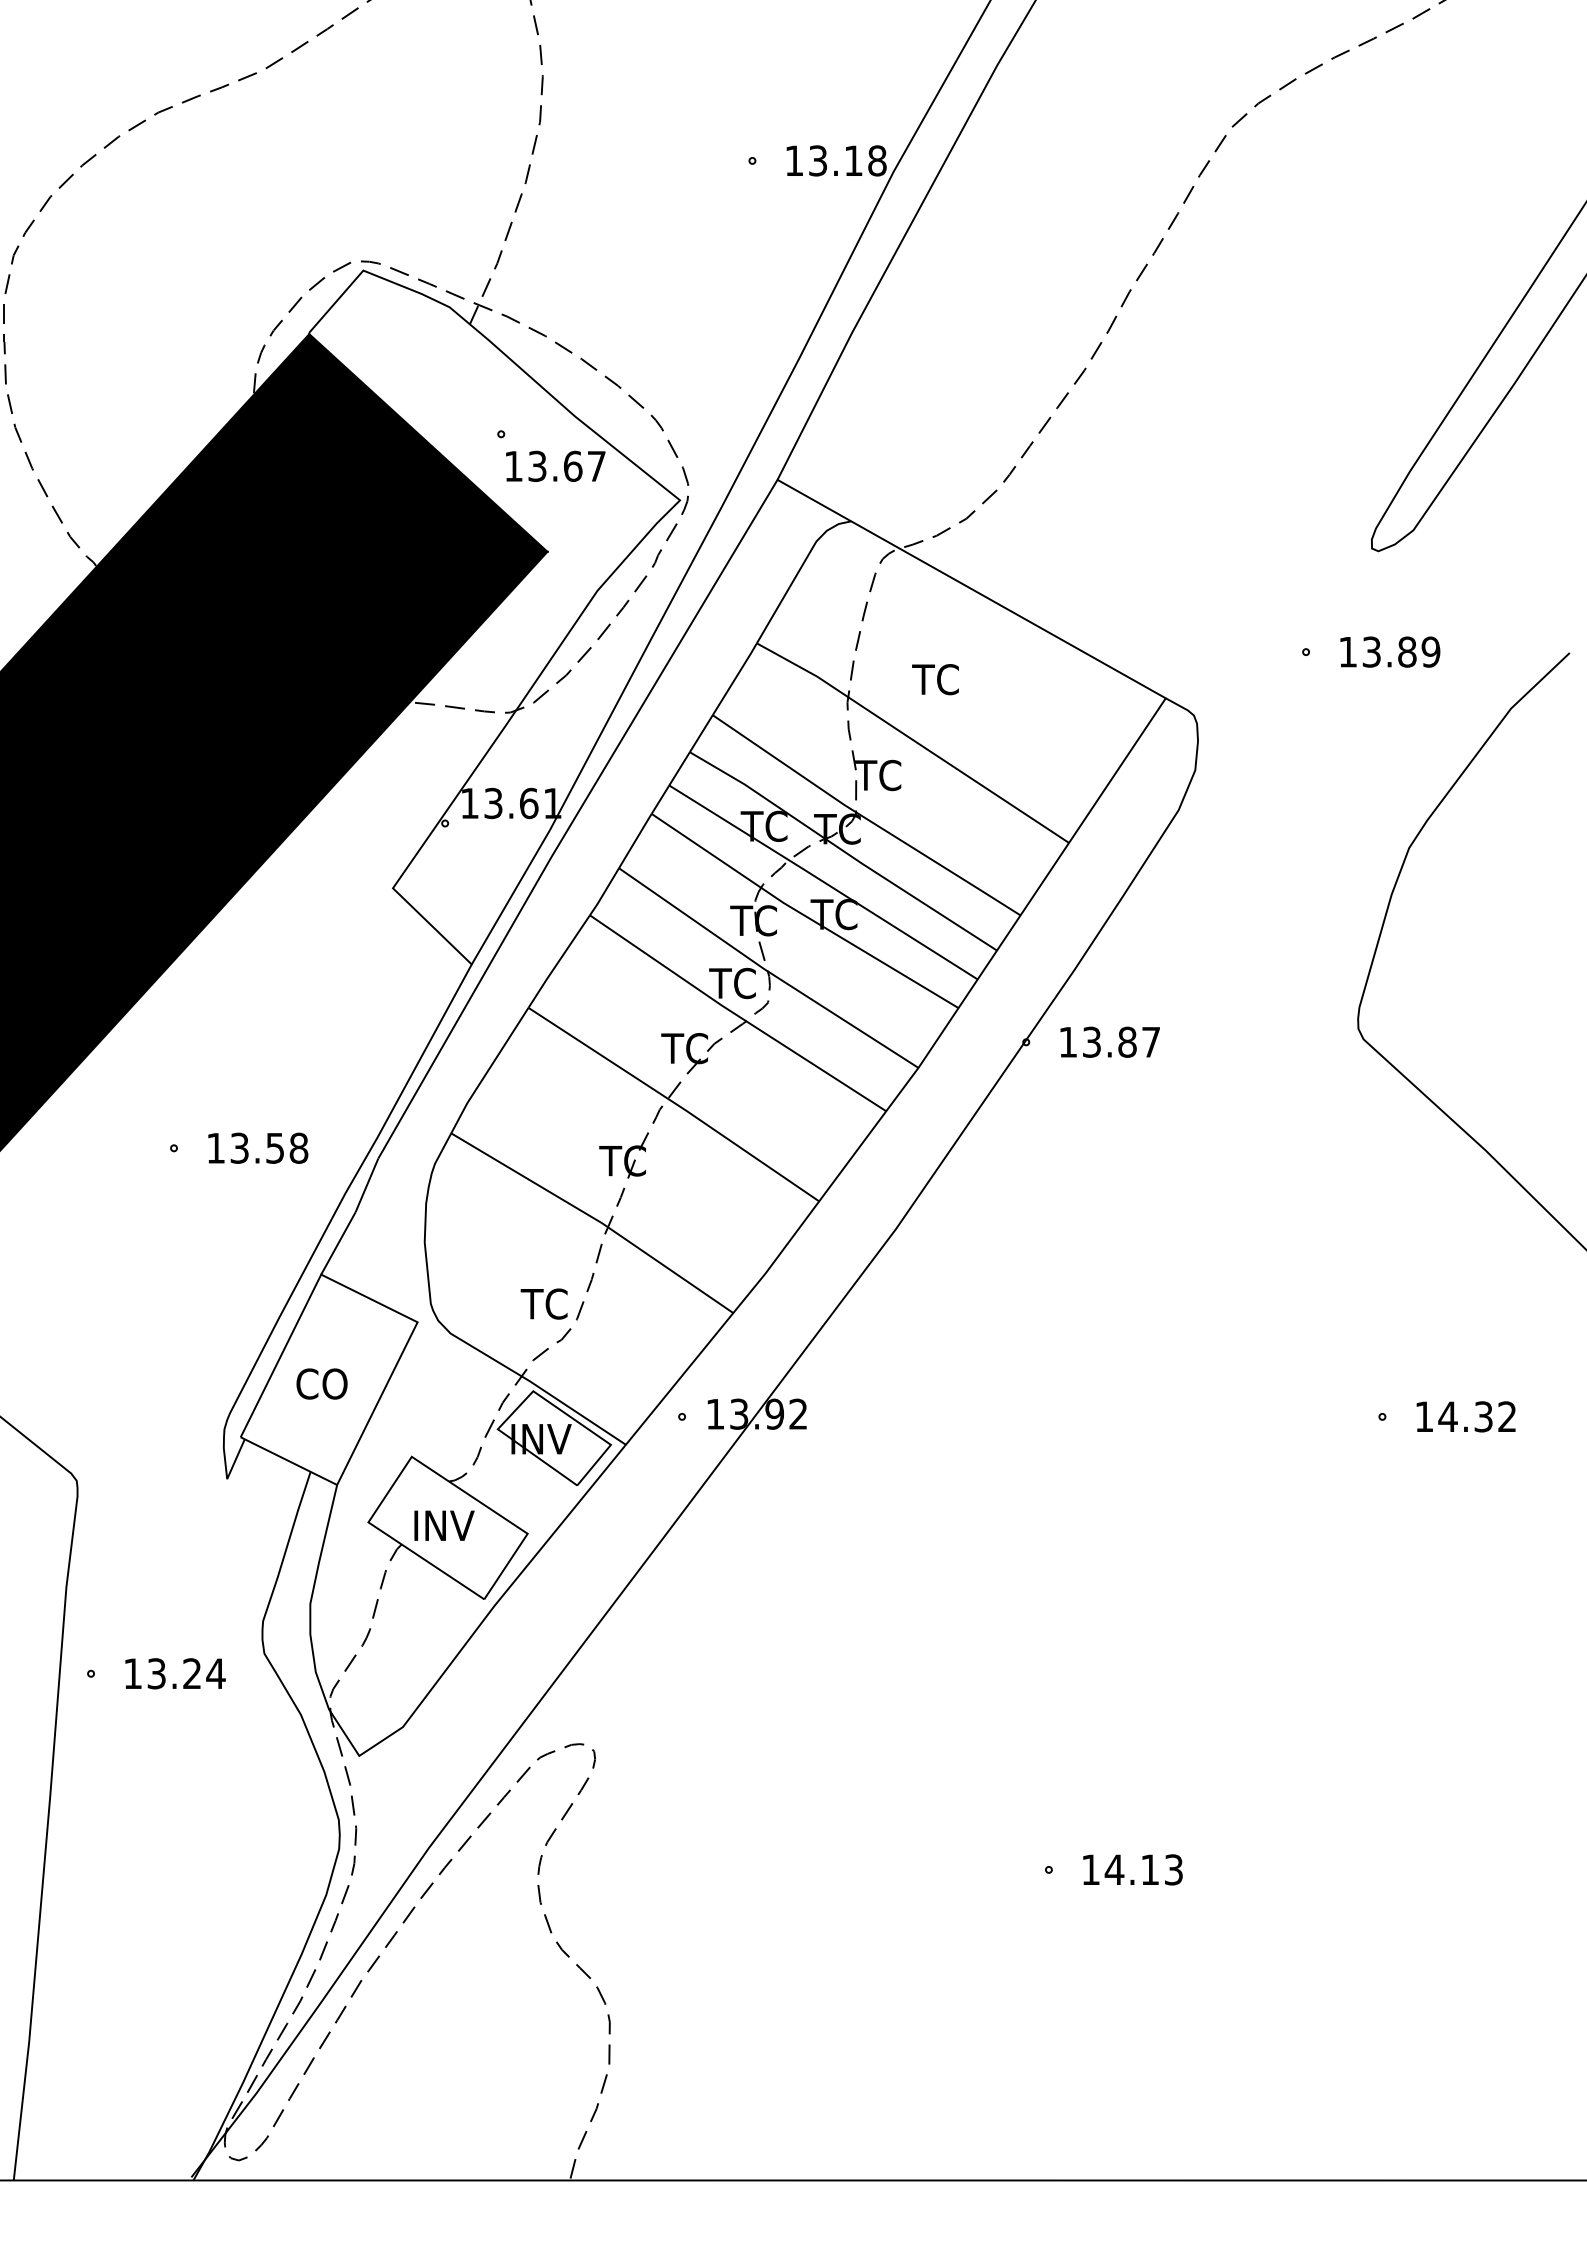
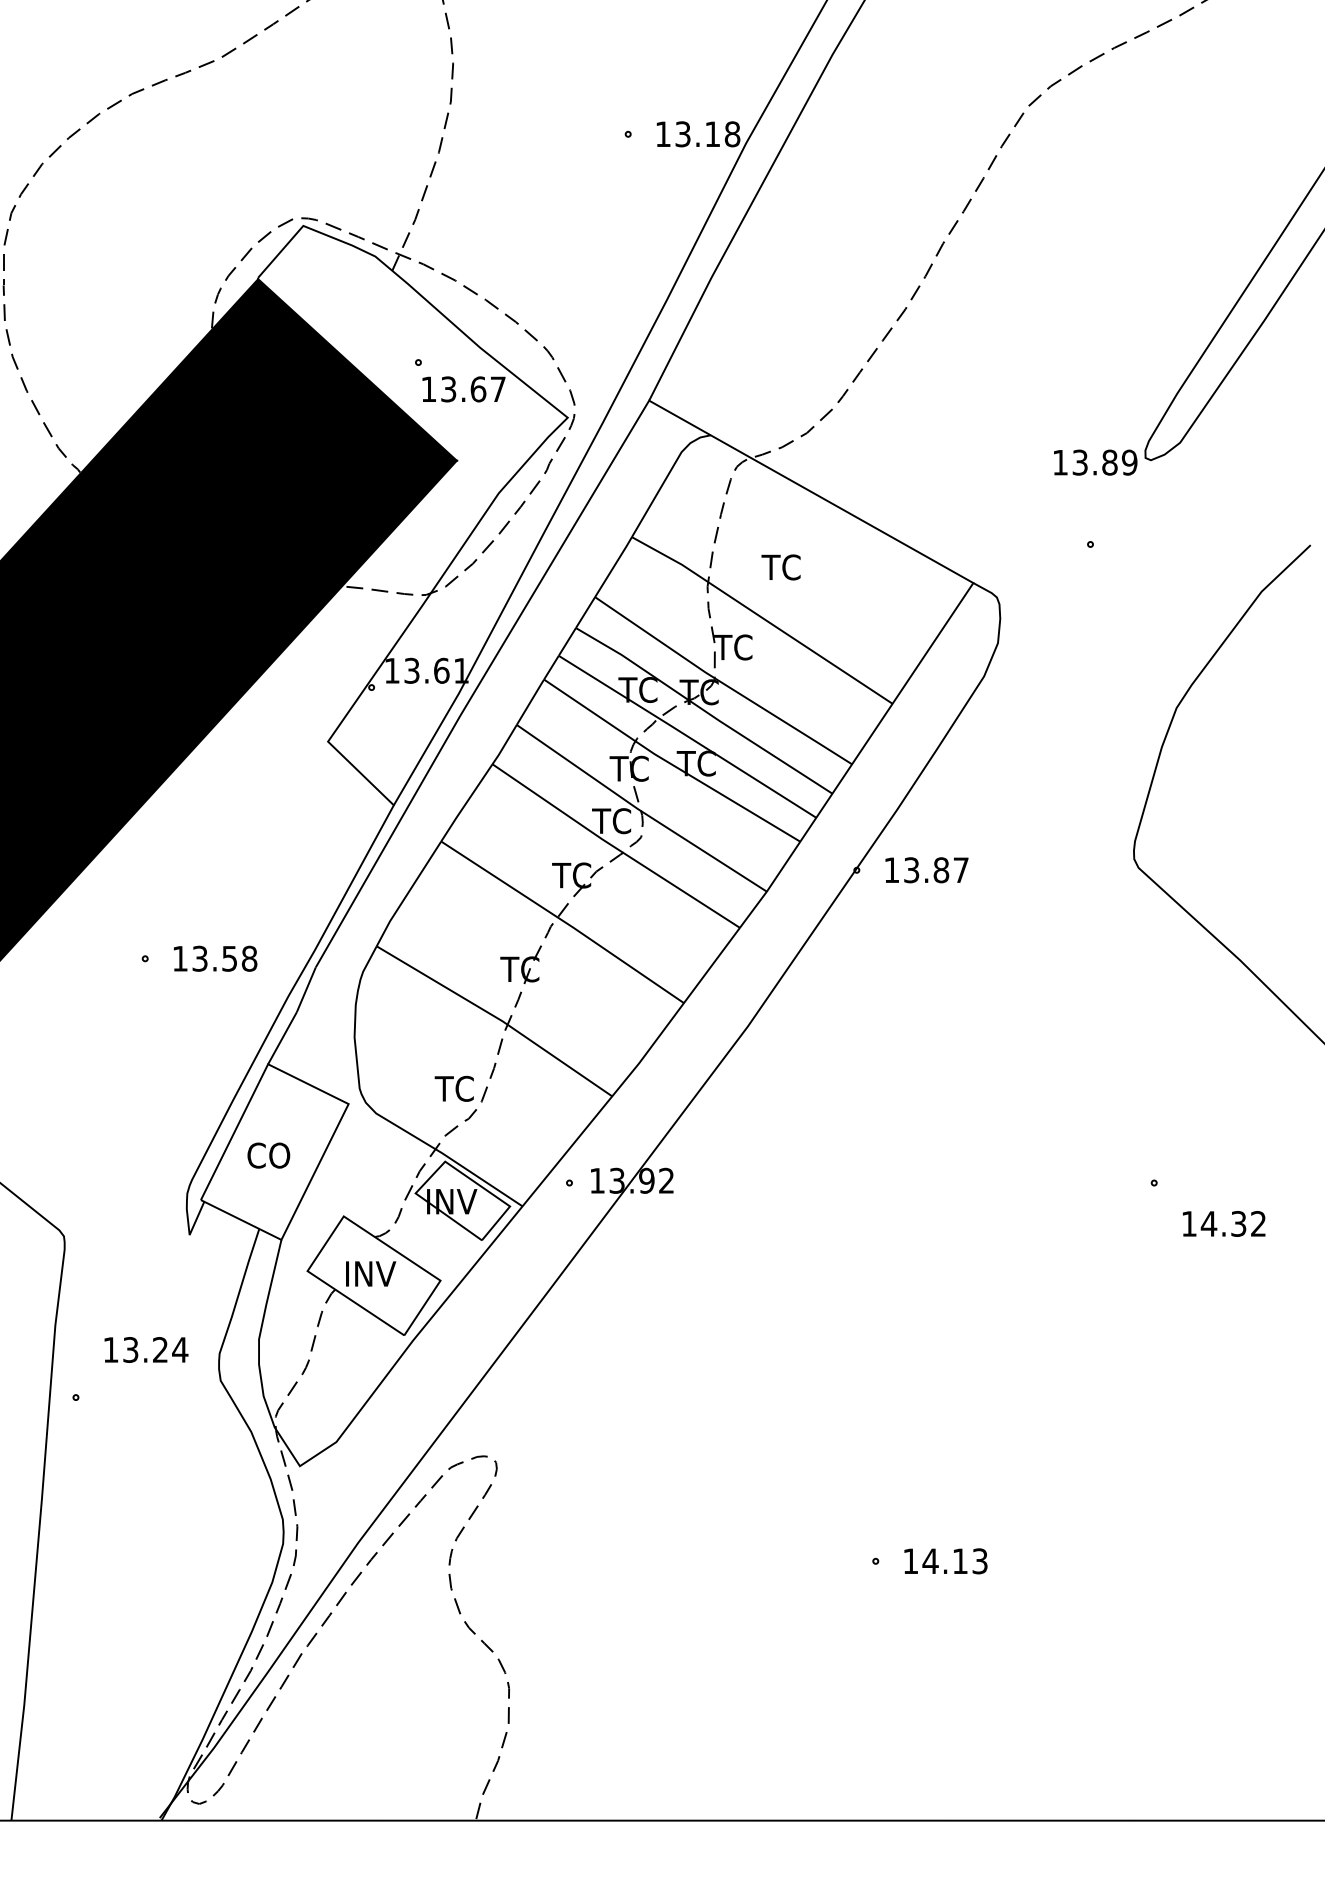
text: (1390, 651) -> (1095, 462), moved
text: (1465, 1416) -> (1223, 1223), moved
text: (175, 1673) -> (146, 1349), moved

